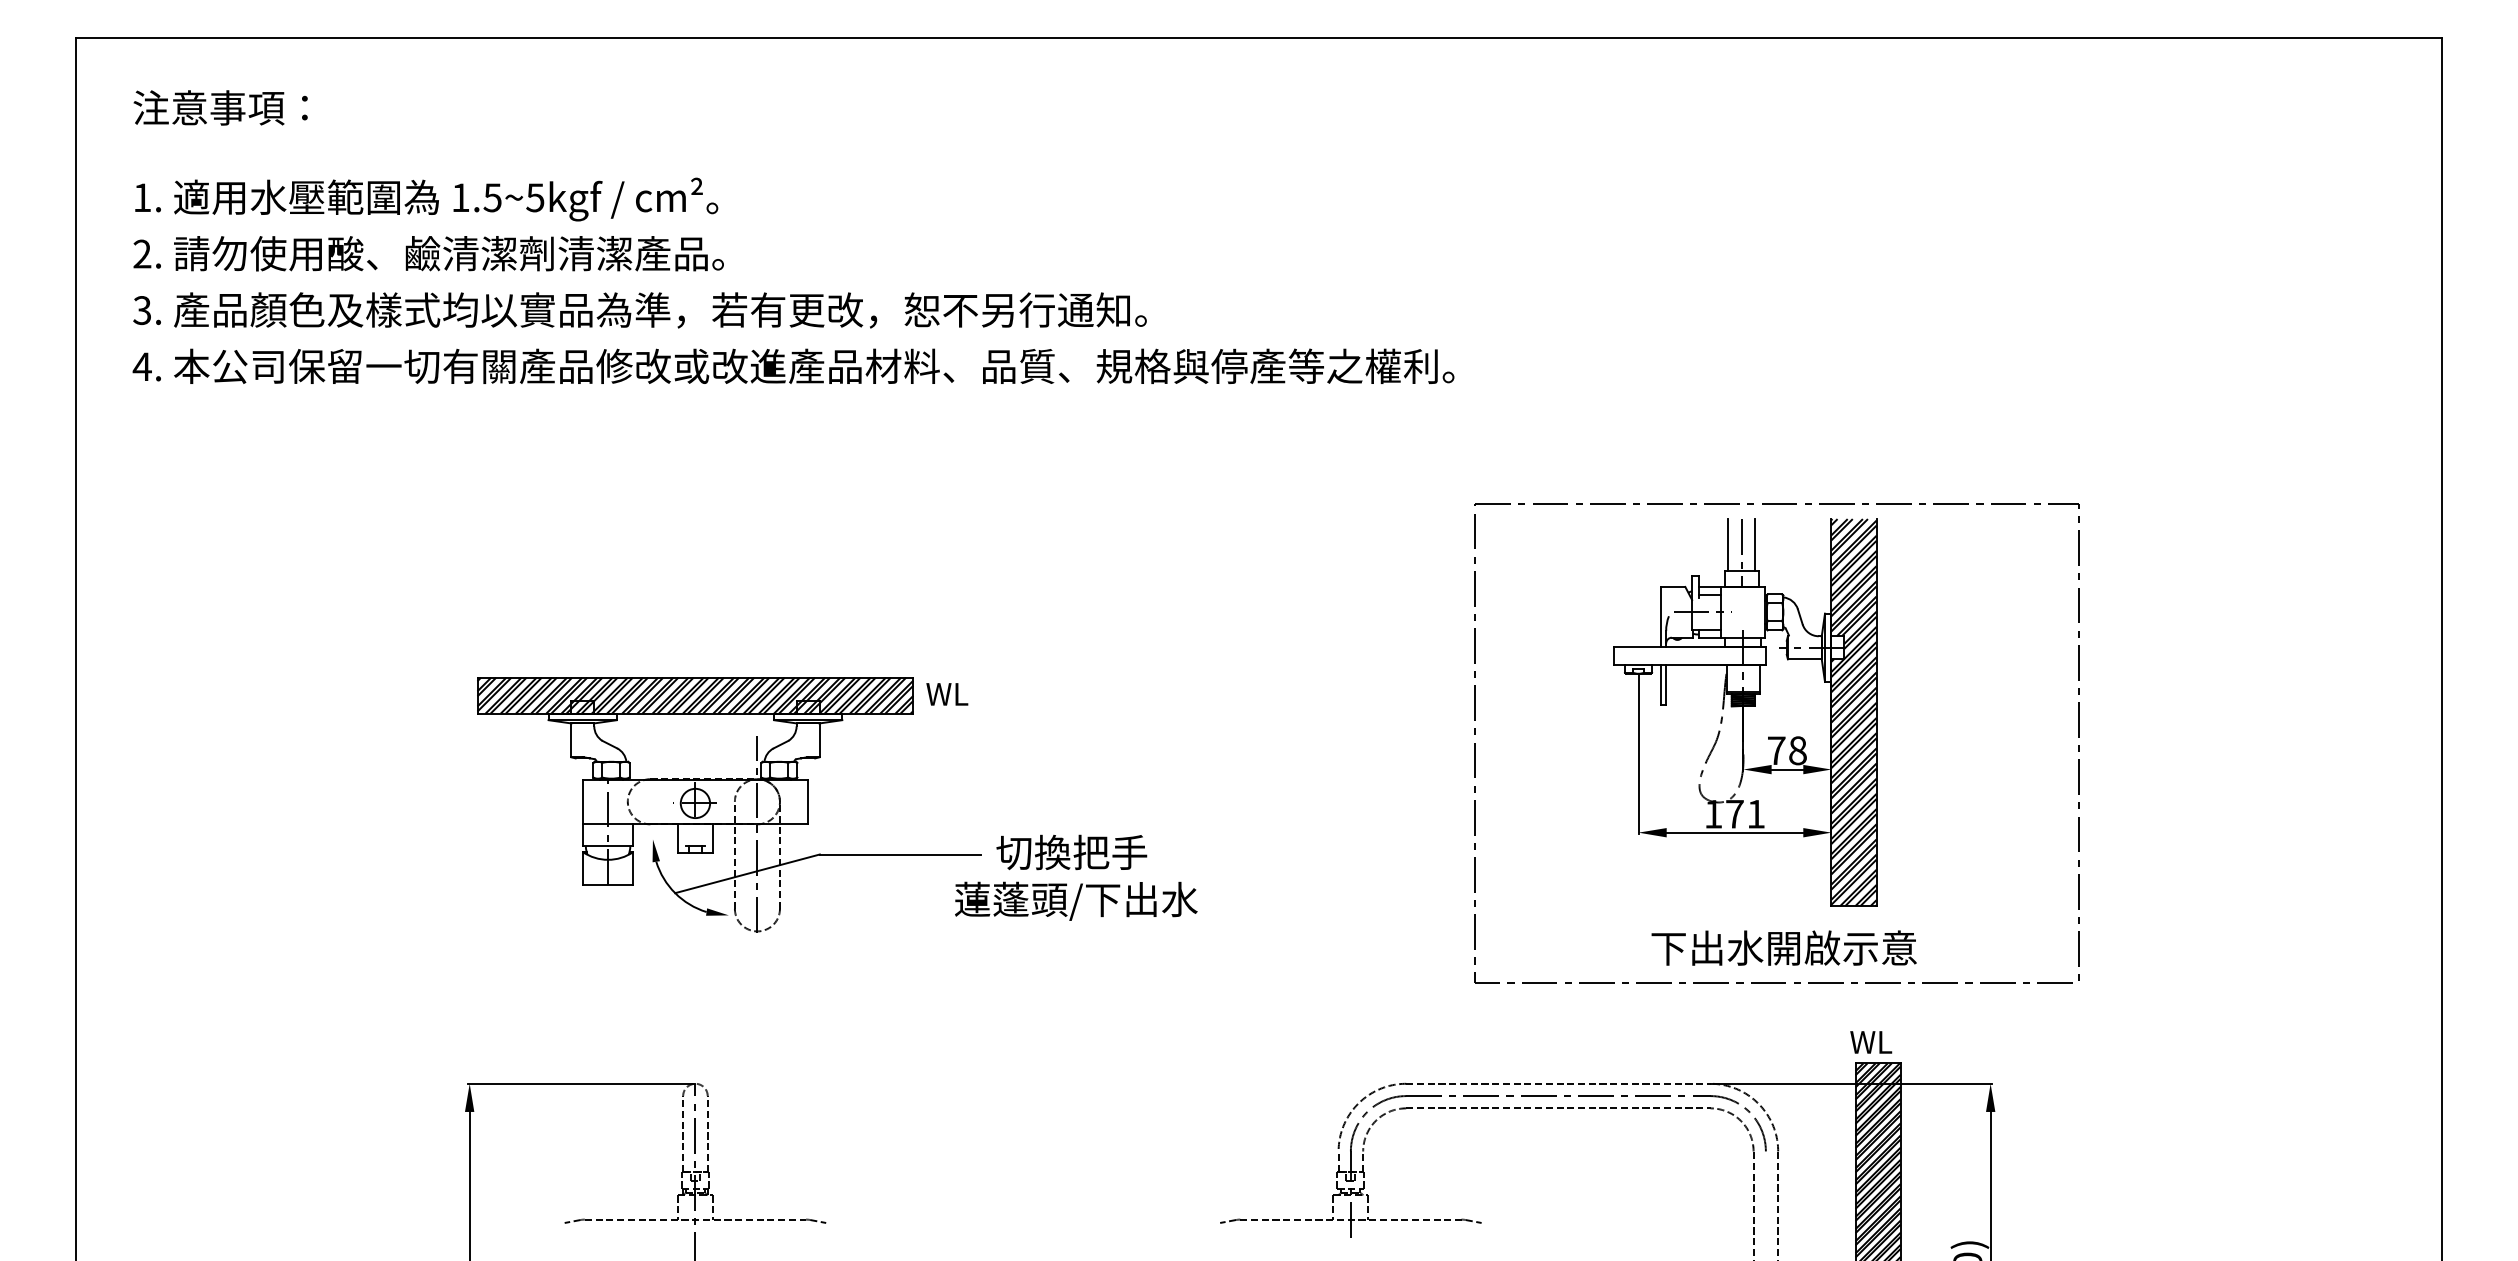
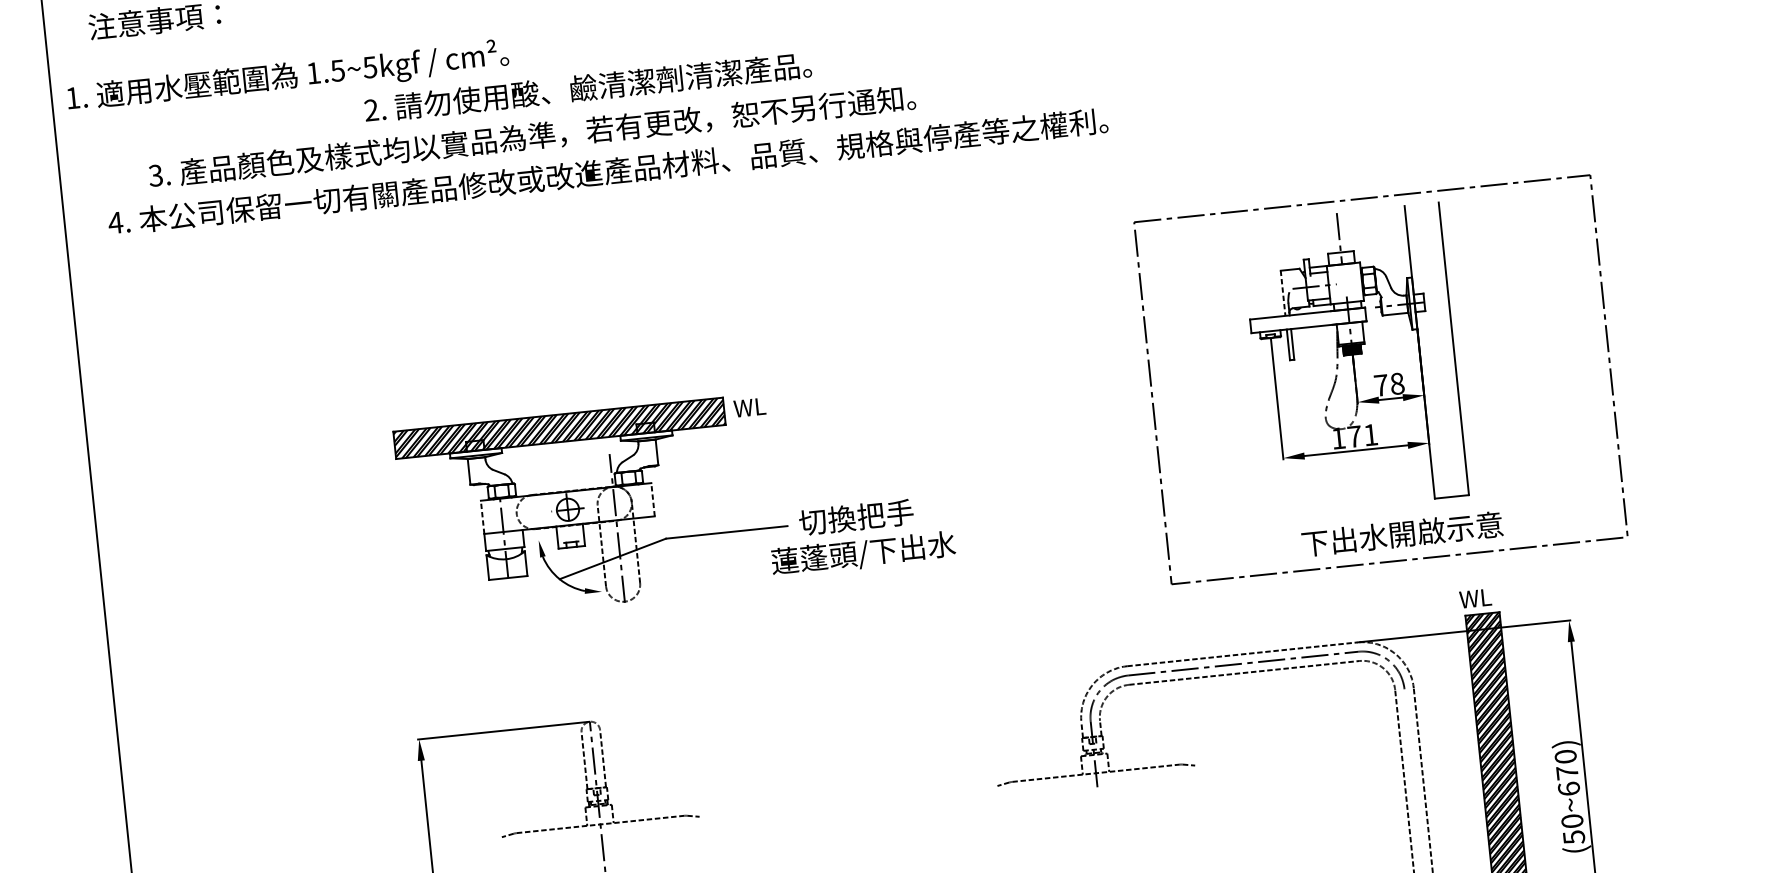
text: (426, 199) -> (287, 77), moved
text: (428, 253) -> (587, 87), moved
text: (639, 310) -> (531, 136), moved
line: (1728, 545) -> (1328, 234), removed
line: (1755, 545) -> (1349, 231), removed
line: (1660, 616) -> (1283, 293), solid -> dashed
hatch: (1853, 712) -> (1436, 350), removed
line: (582, 801) -> (482, 517), solid -> dashed
line: (808, 801) -> (653, 499), solid -> dashed

